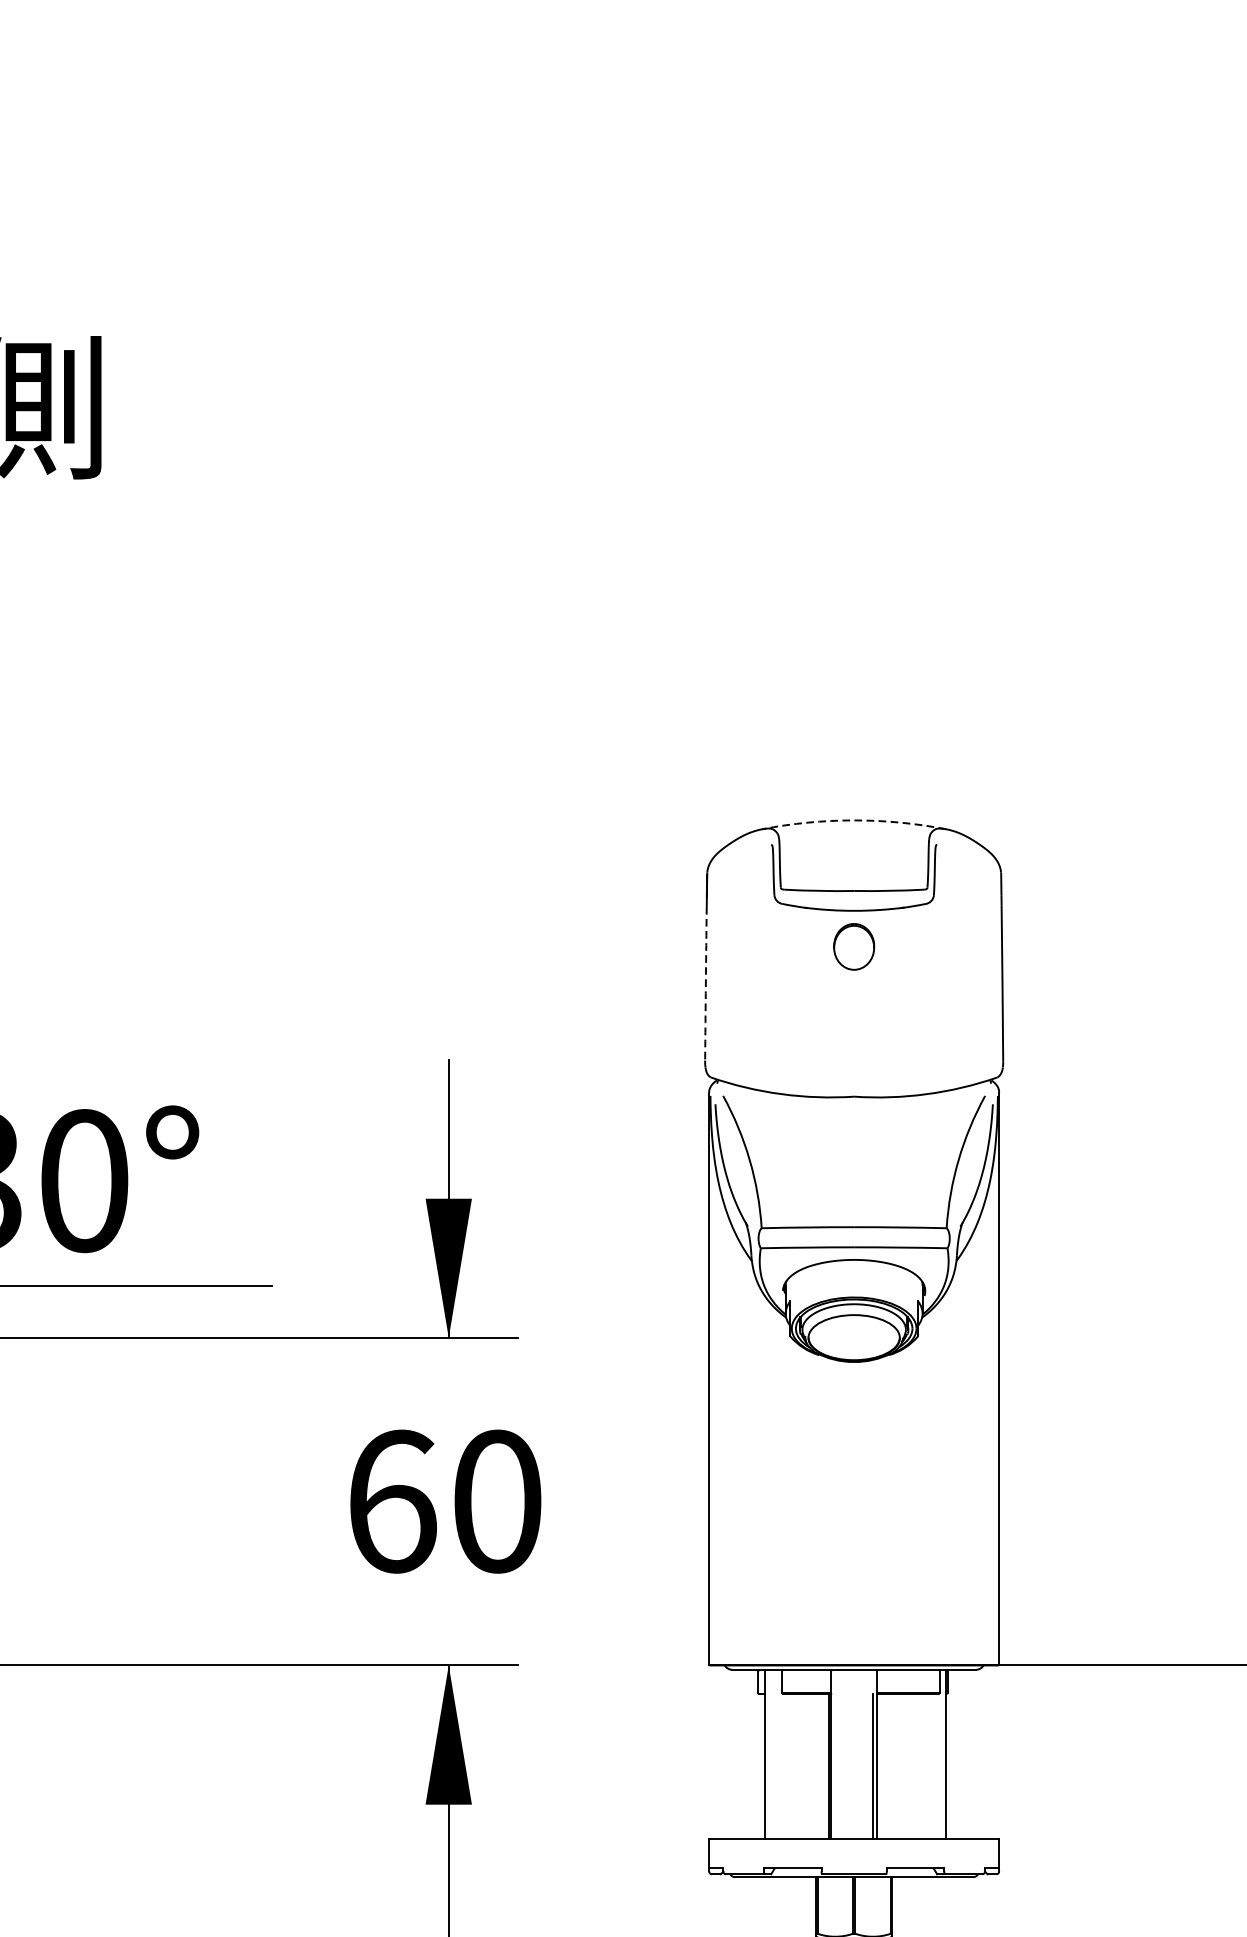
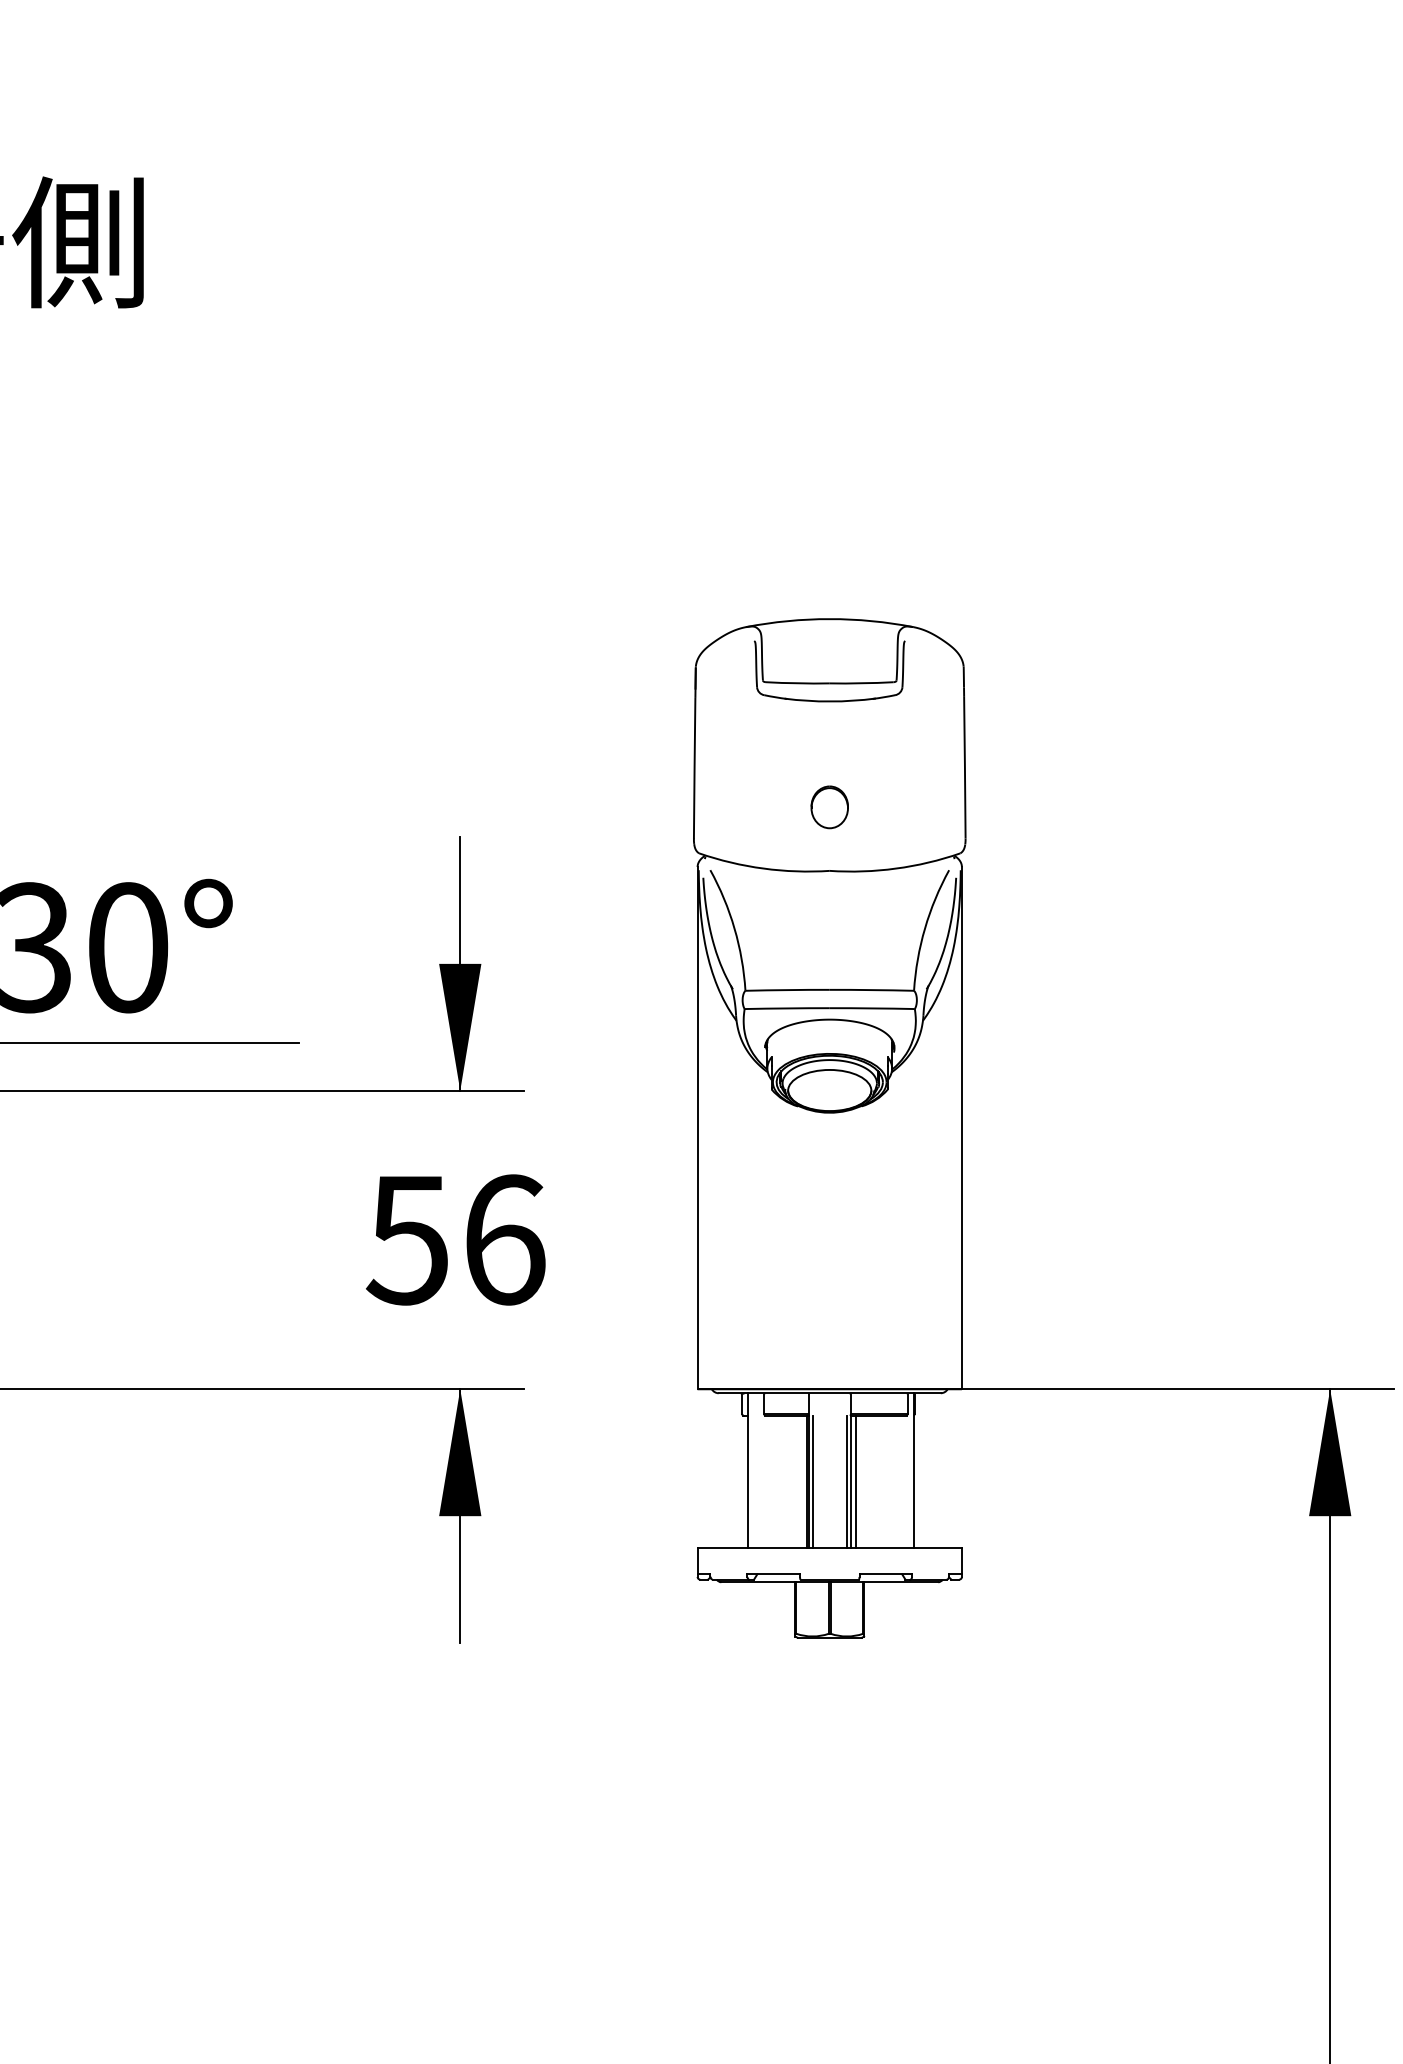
arc: (853, 820) -> (829, 619), dashed -> solid
part: (853, 947) -> (829, 807), moved
arc: (705, 984) -> (694, 768), dashed -> solid
text: (443, 1501) -> (455, 1239), 60 -> 56
line: (835, 1766) -> (812, 1481), added
line: (882, 1766) -> (855, 1481), added

